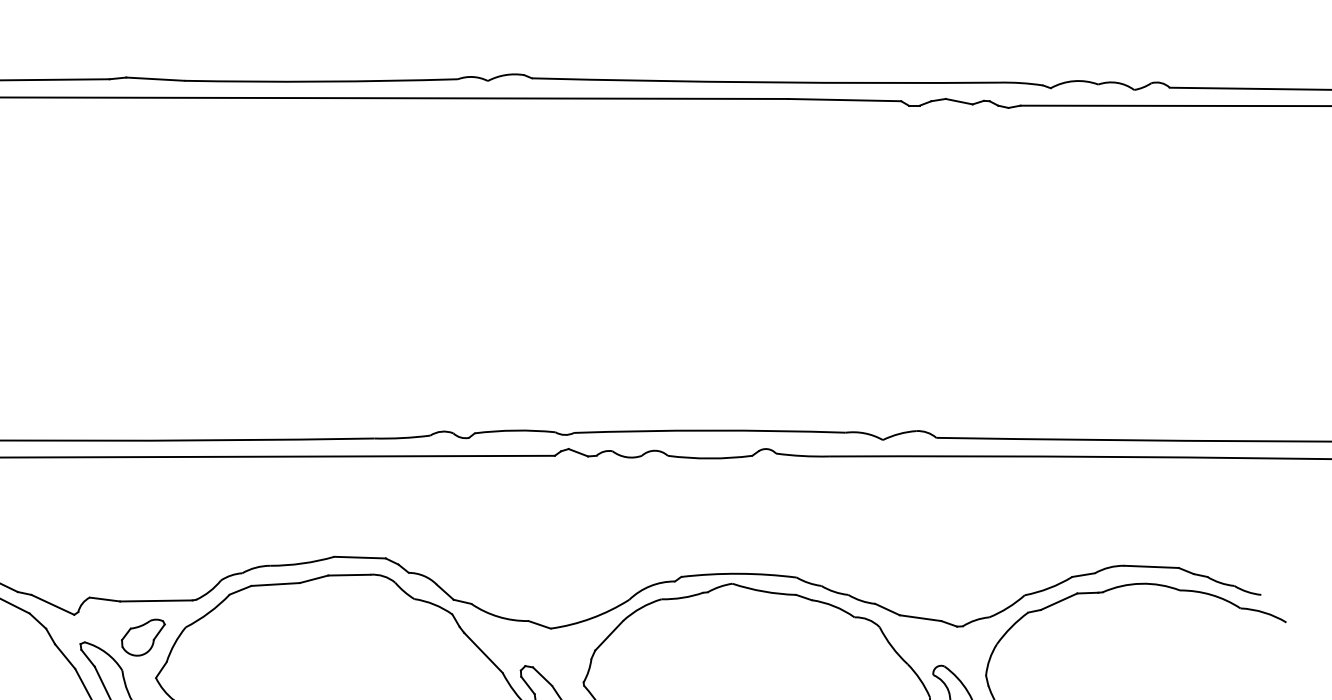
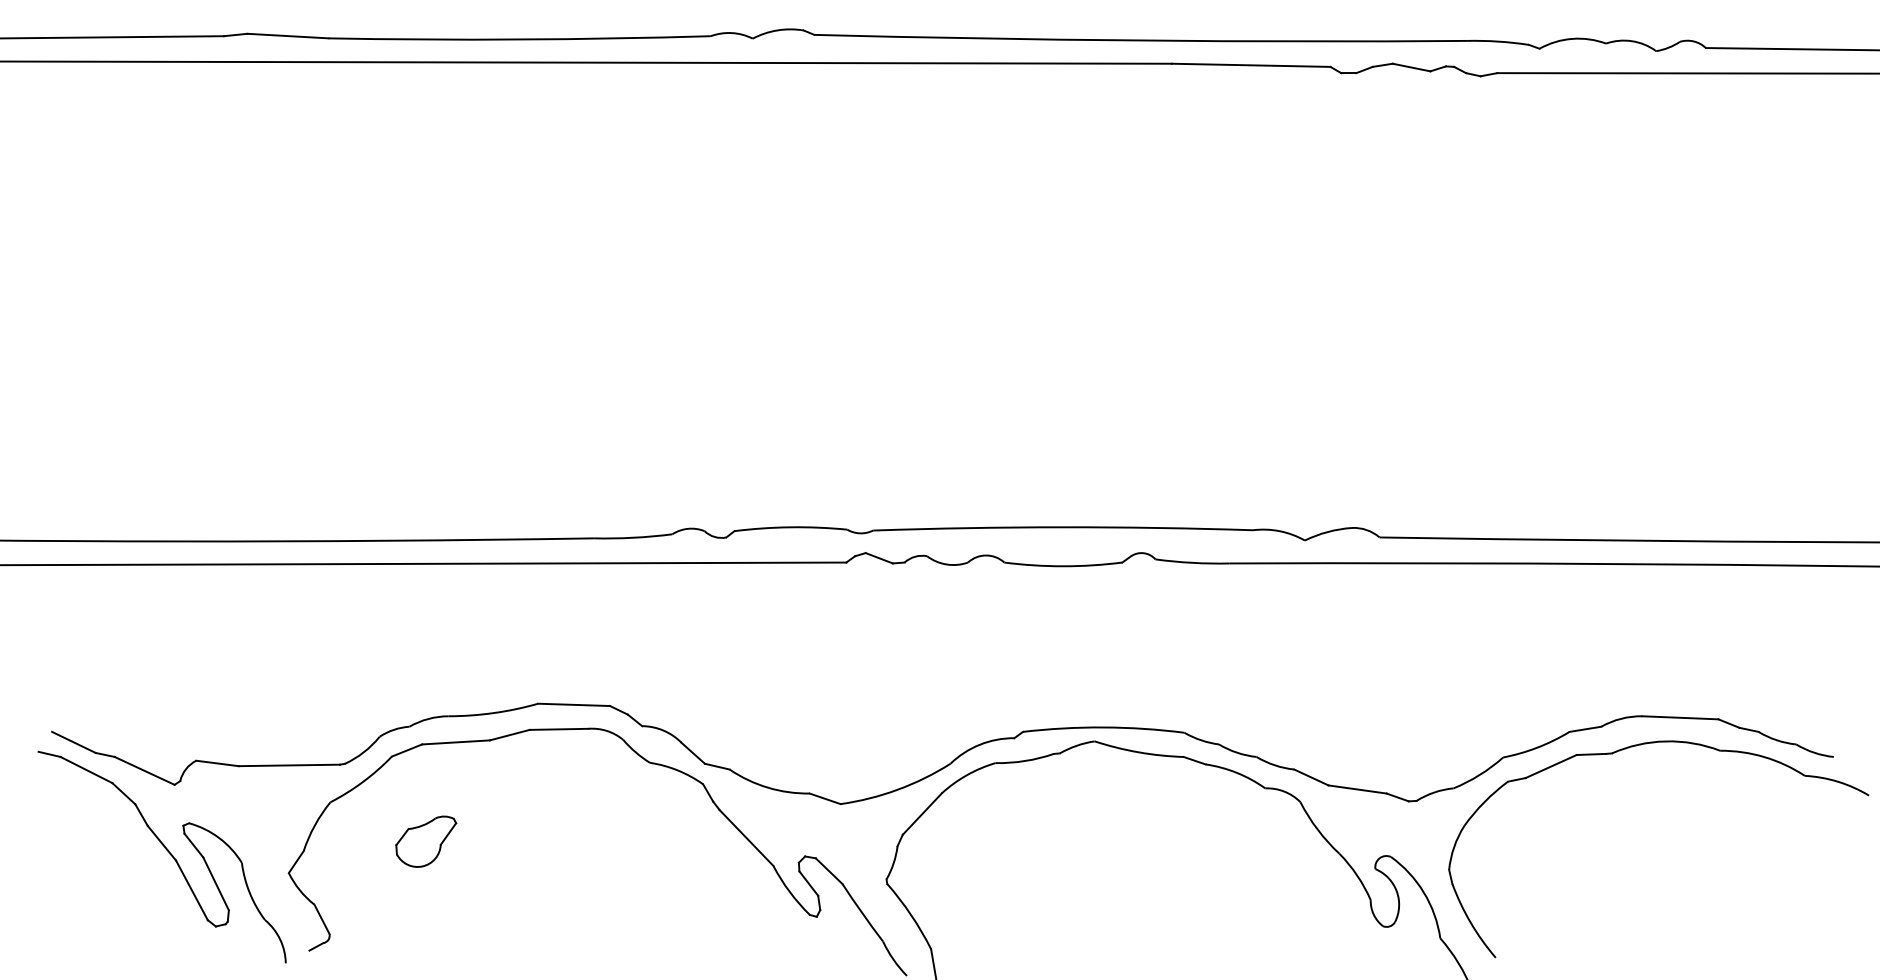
part: (143, 637) -> (426, 841), moved

